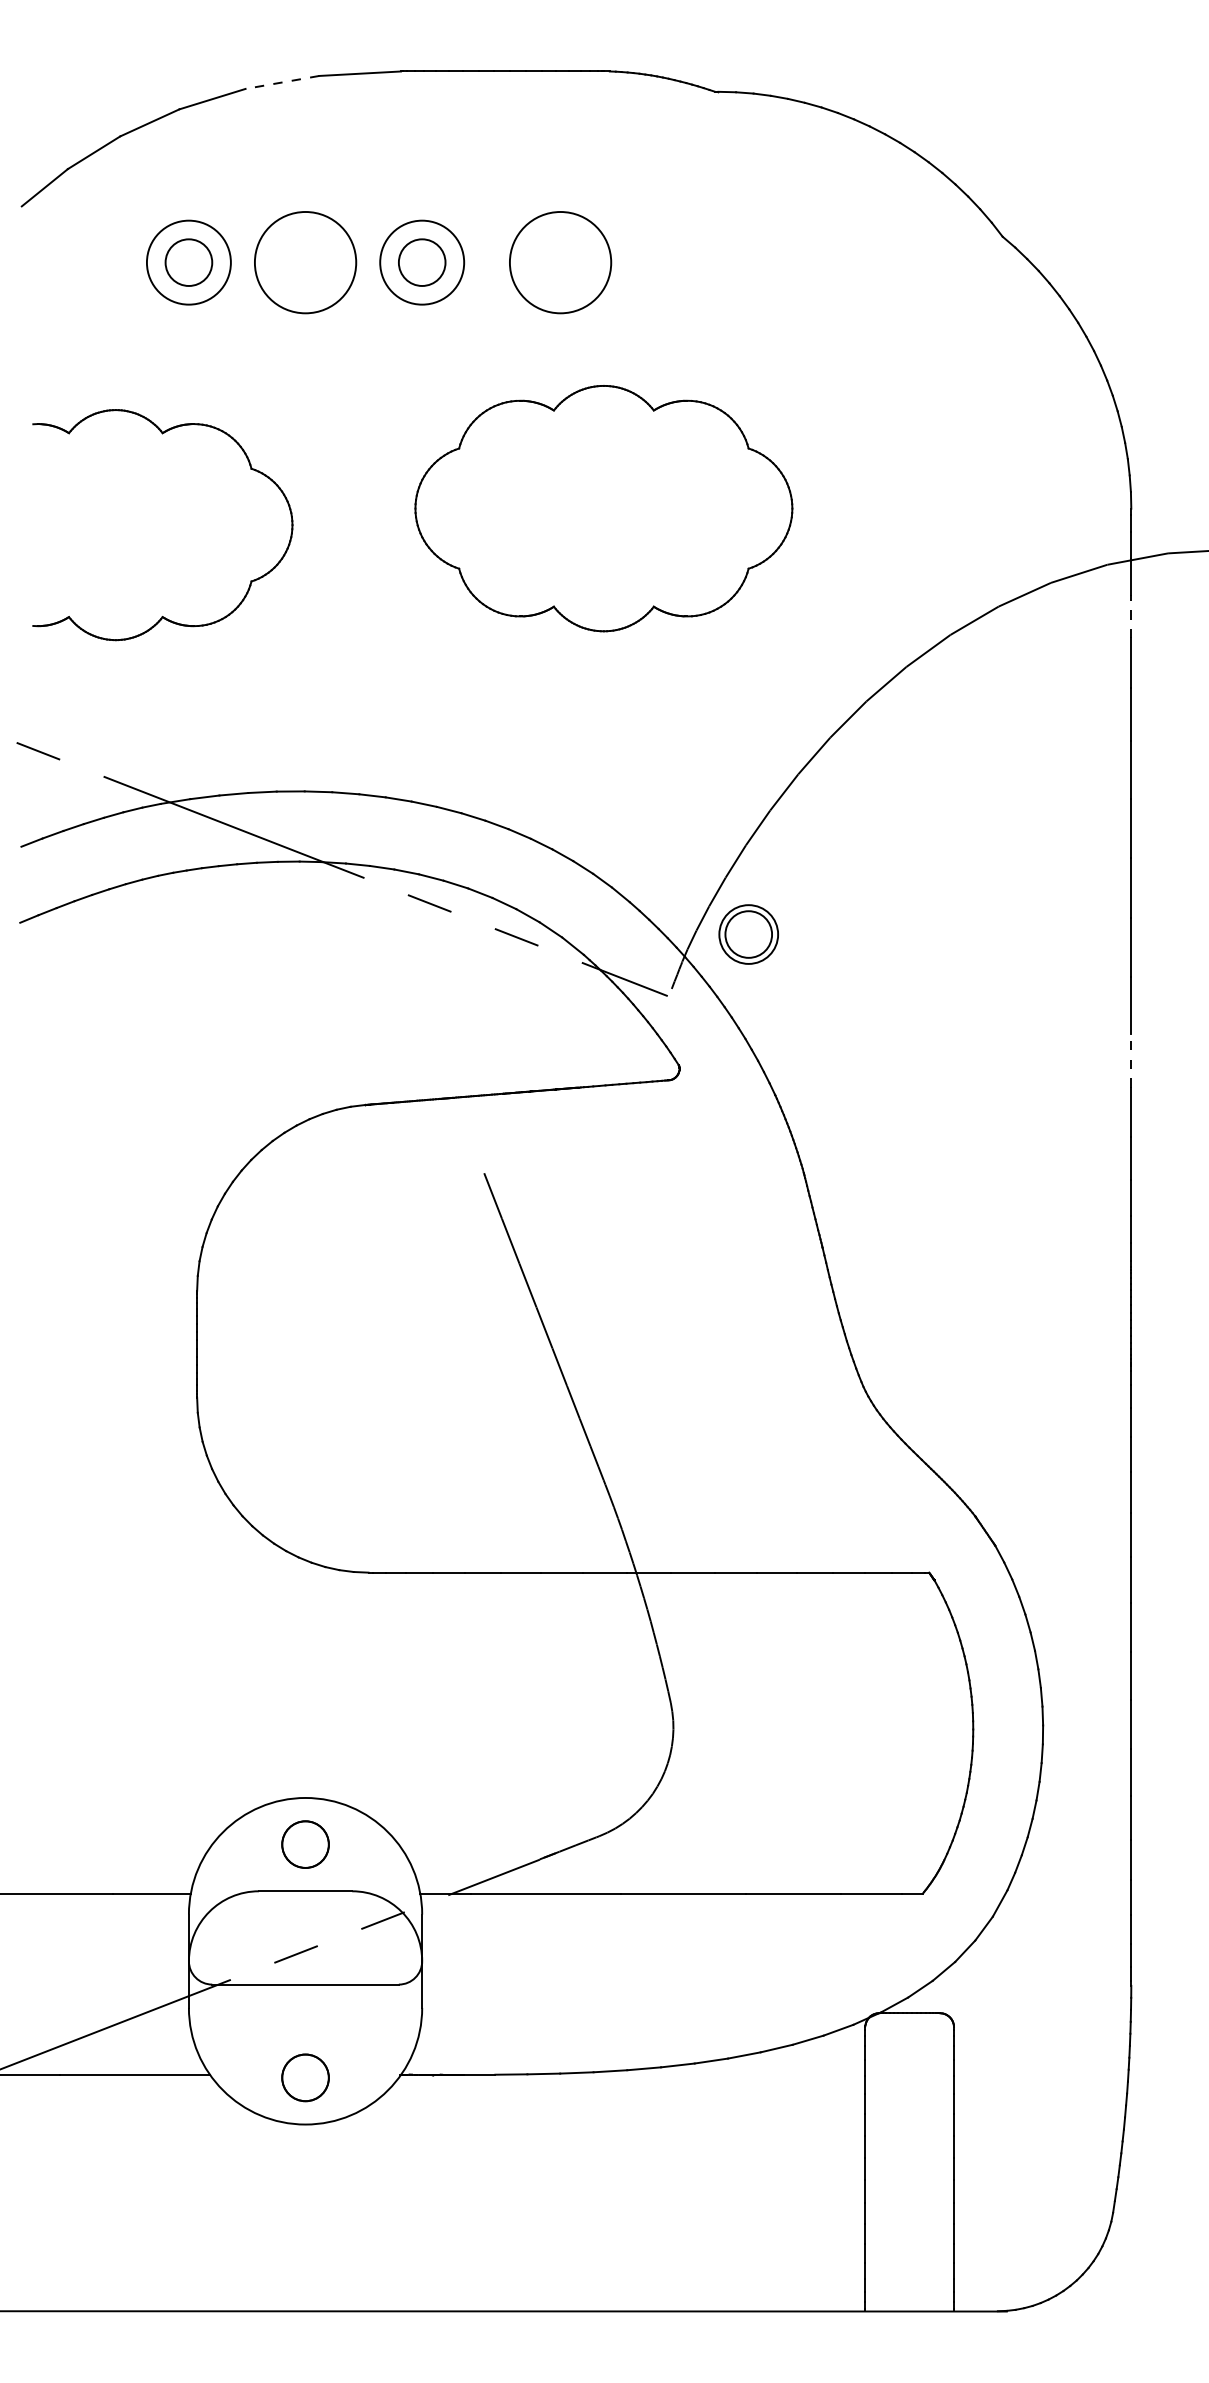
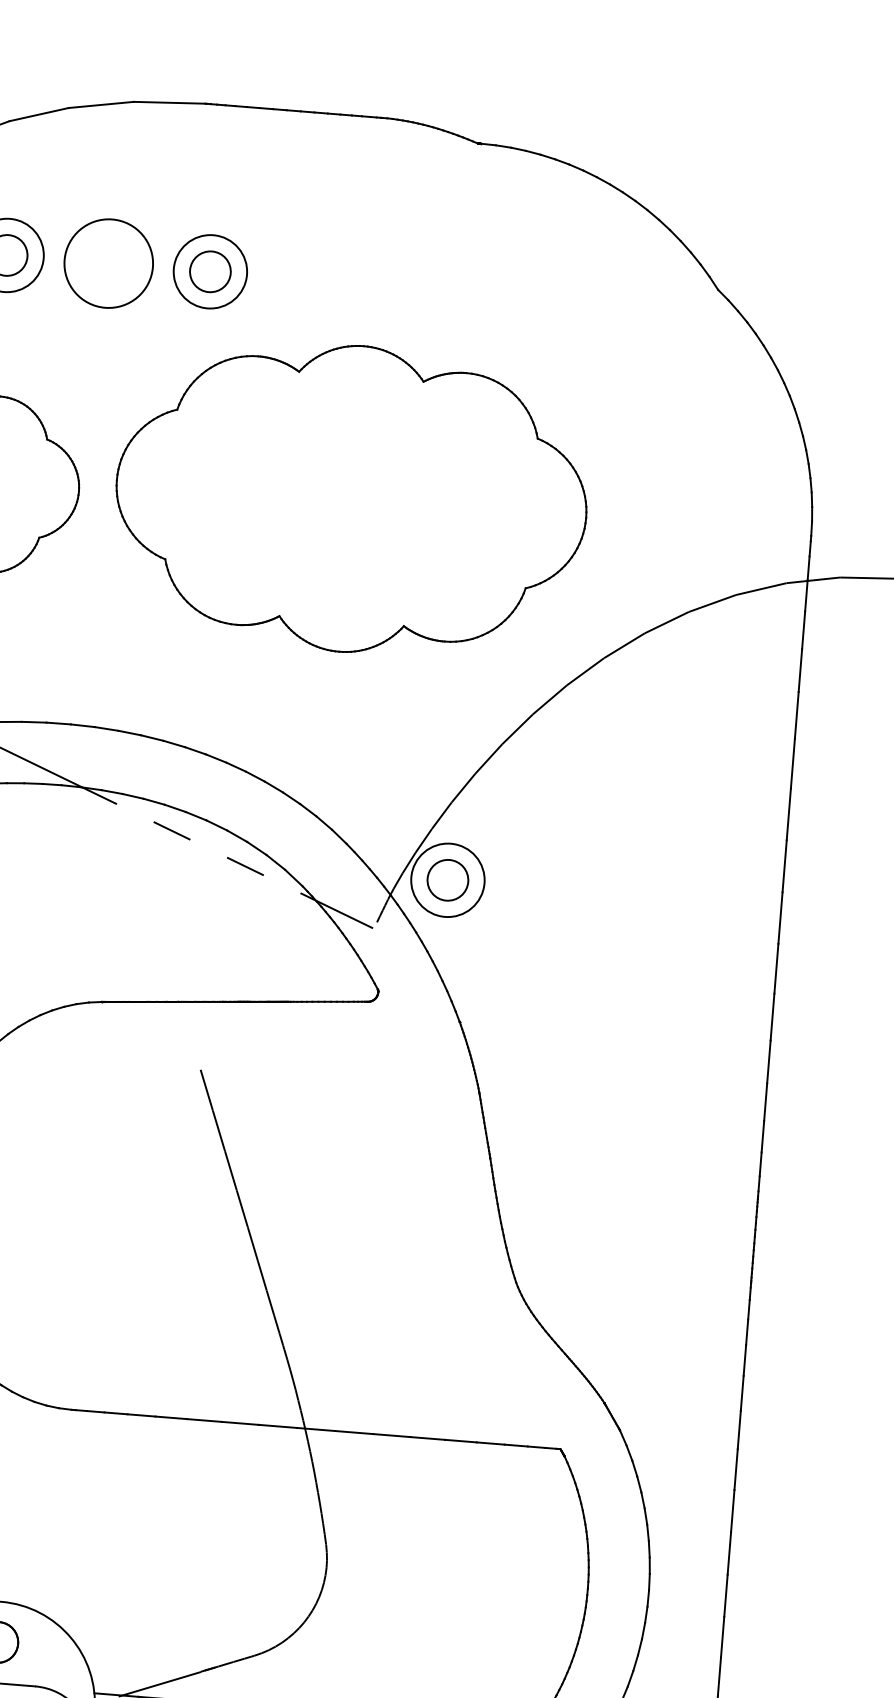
line: (281, 82) -> (100, 104), dashed -> solid
circle: (560, 262) -> (330, 281), removed
part: (603, 508) -> (351, 498), size x1.43
line: (1131, 616) -> (803, 629), dashed -> solid
circle: (748, 934) -> (447, 880), size x1.43
line: (1131, 1060) -> (772, 1016), dashed -> solid

